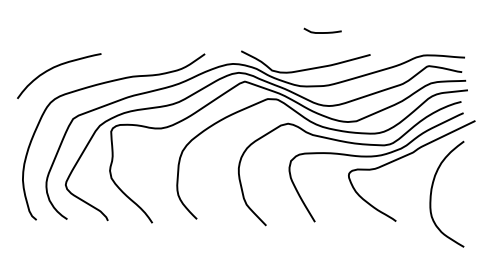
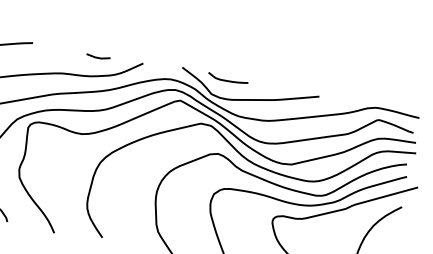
curve: (322, 32) -> (227, 80), moved
line: (162, 55) -> (97, 56), added

